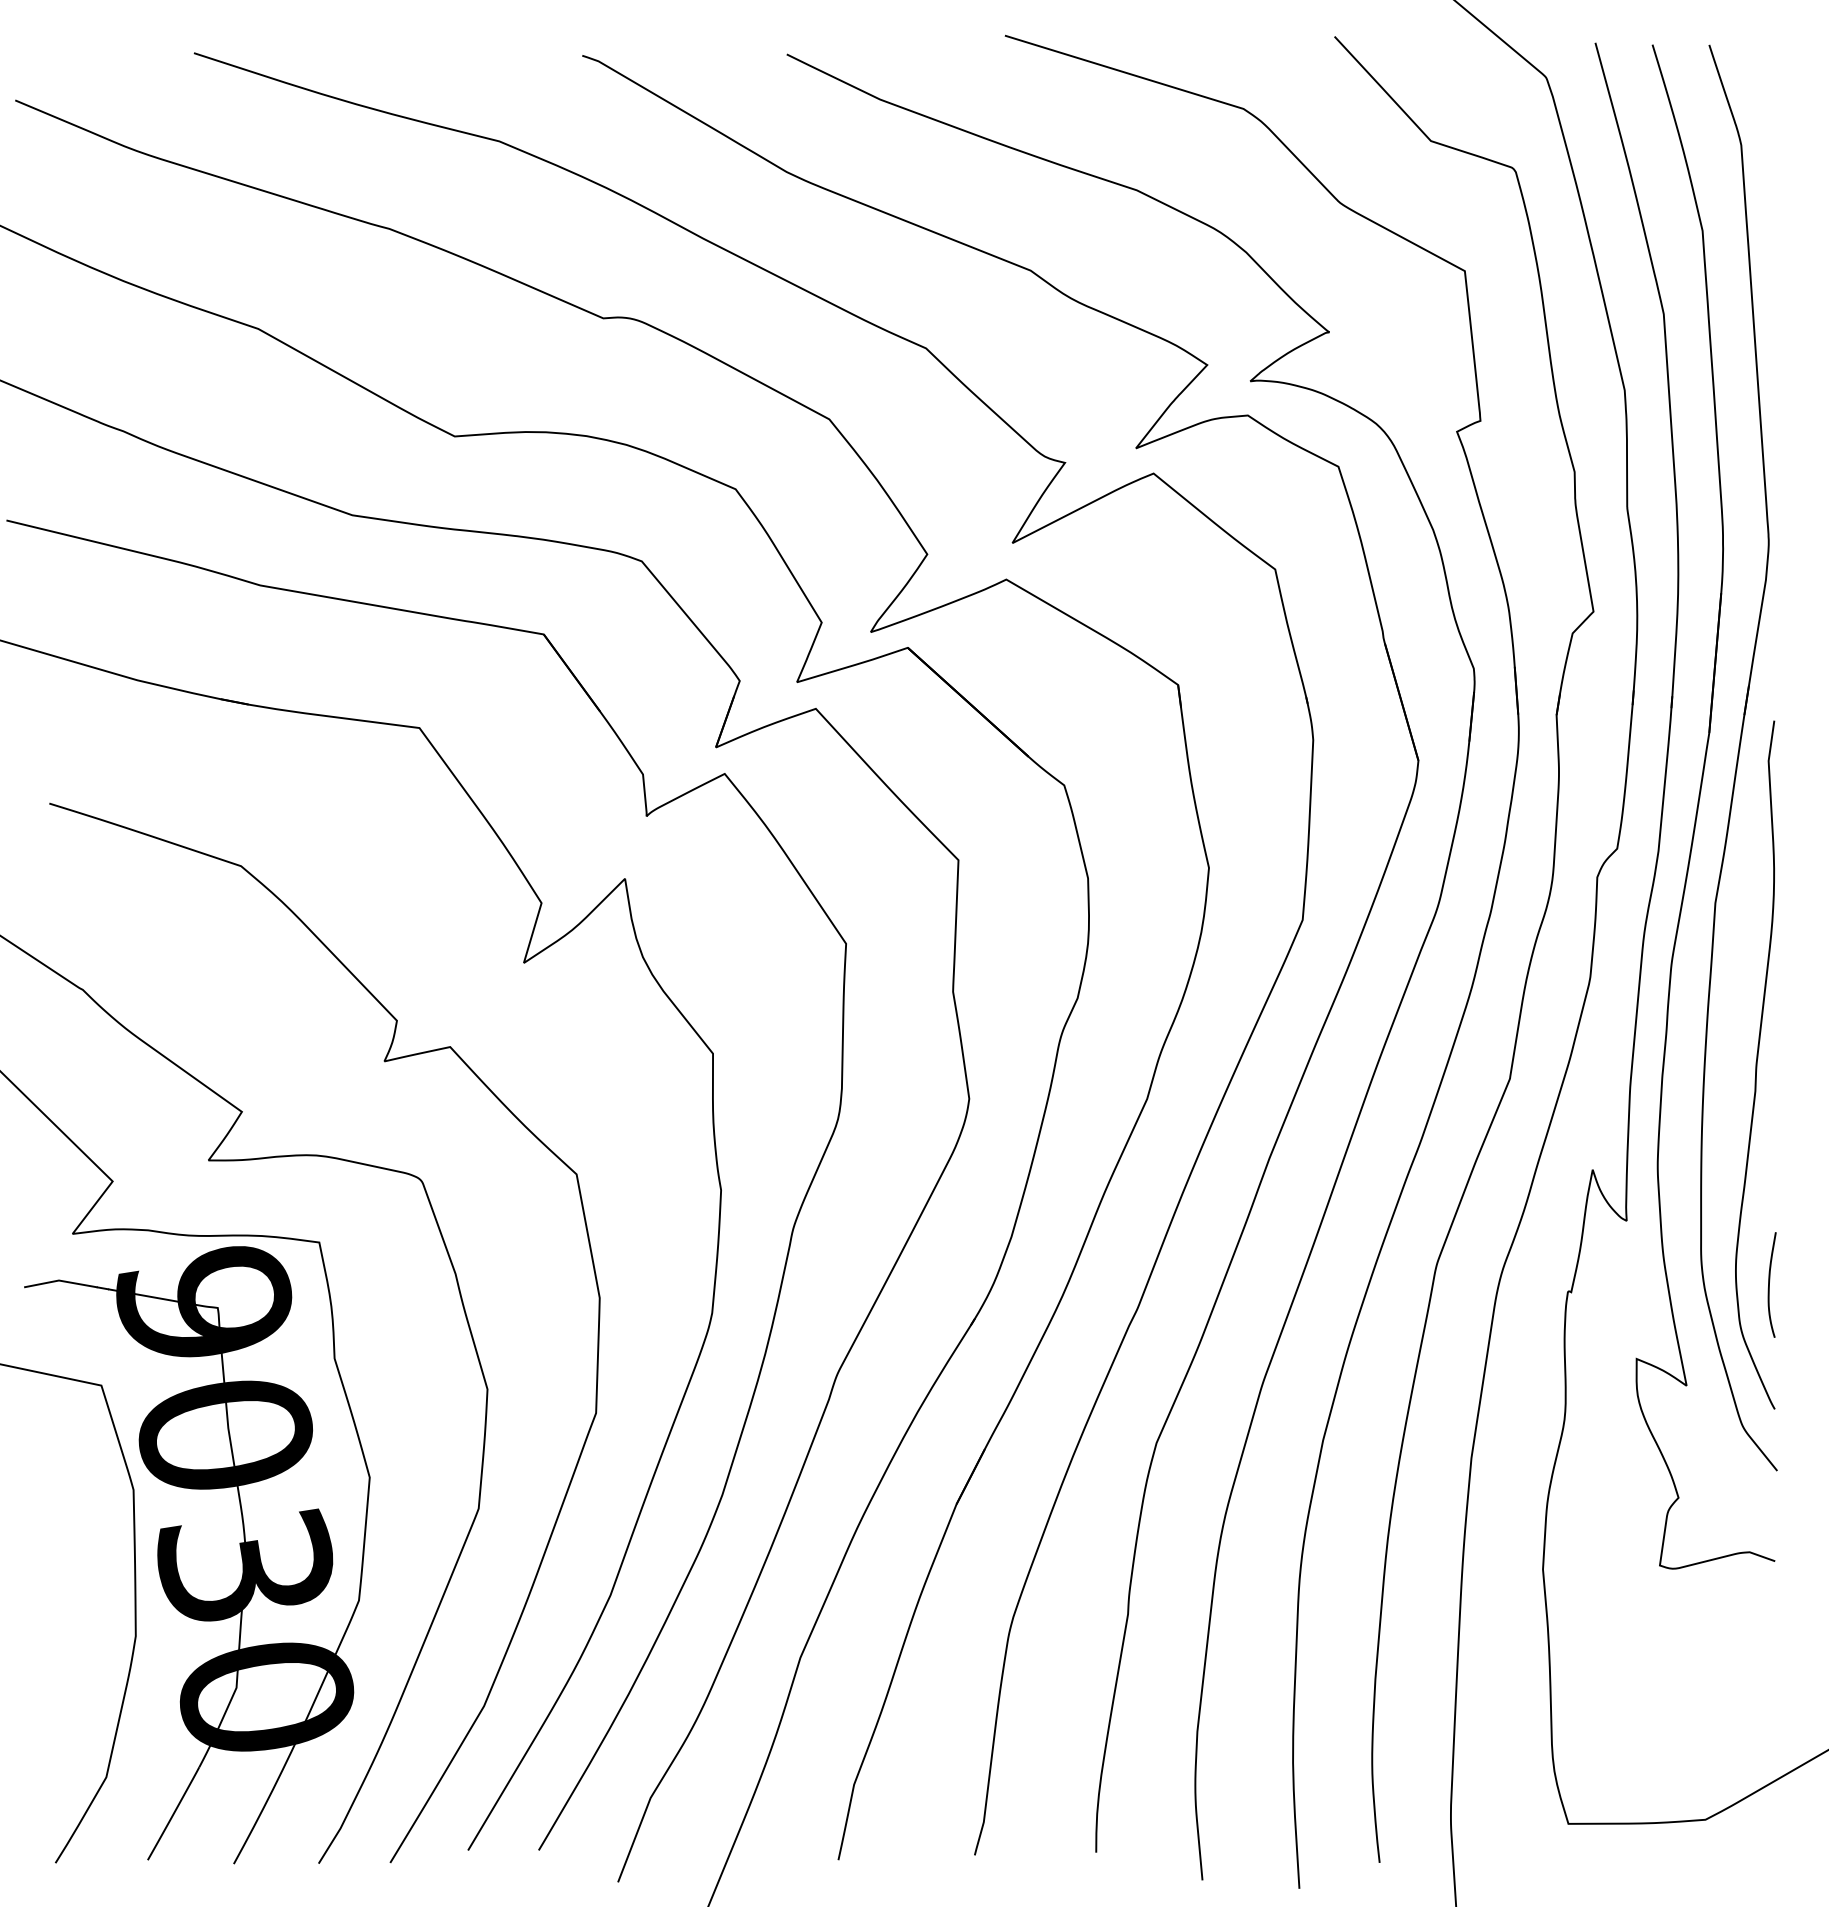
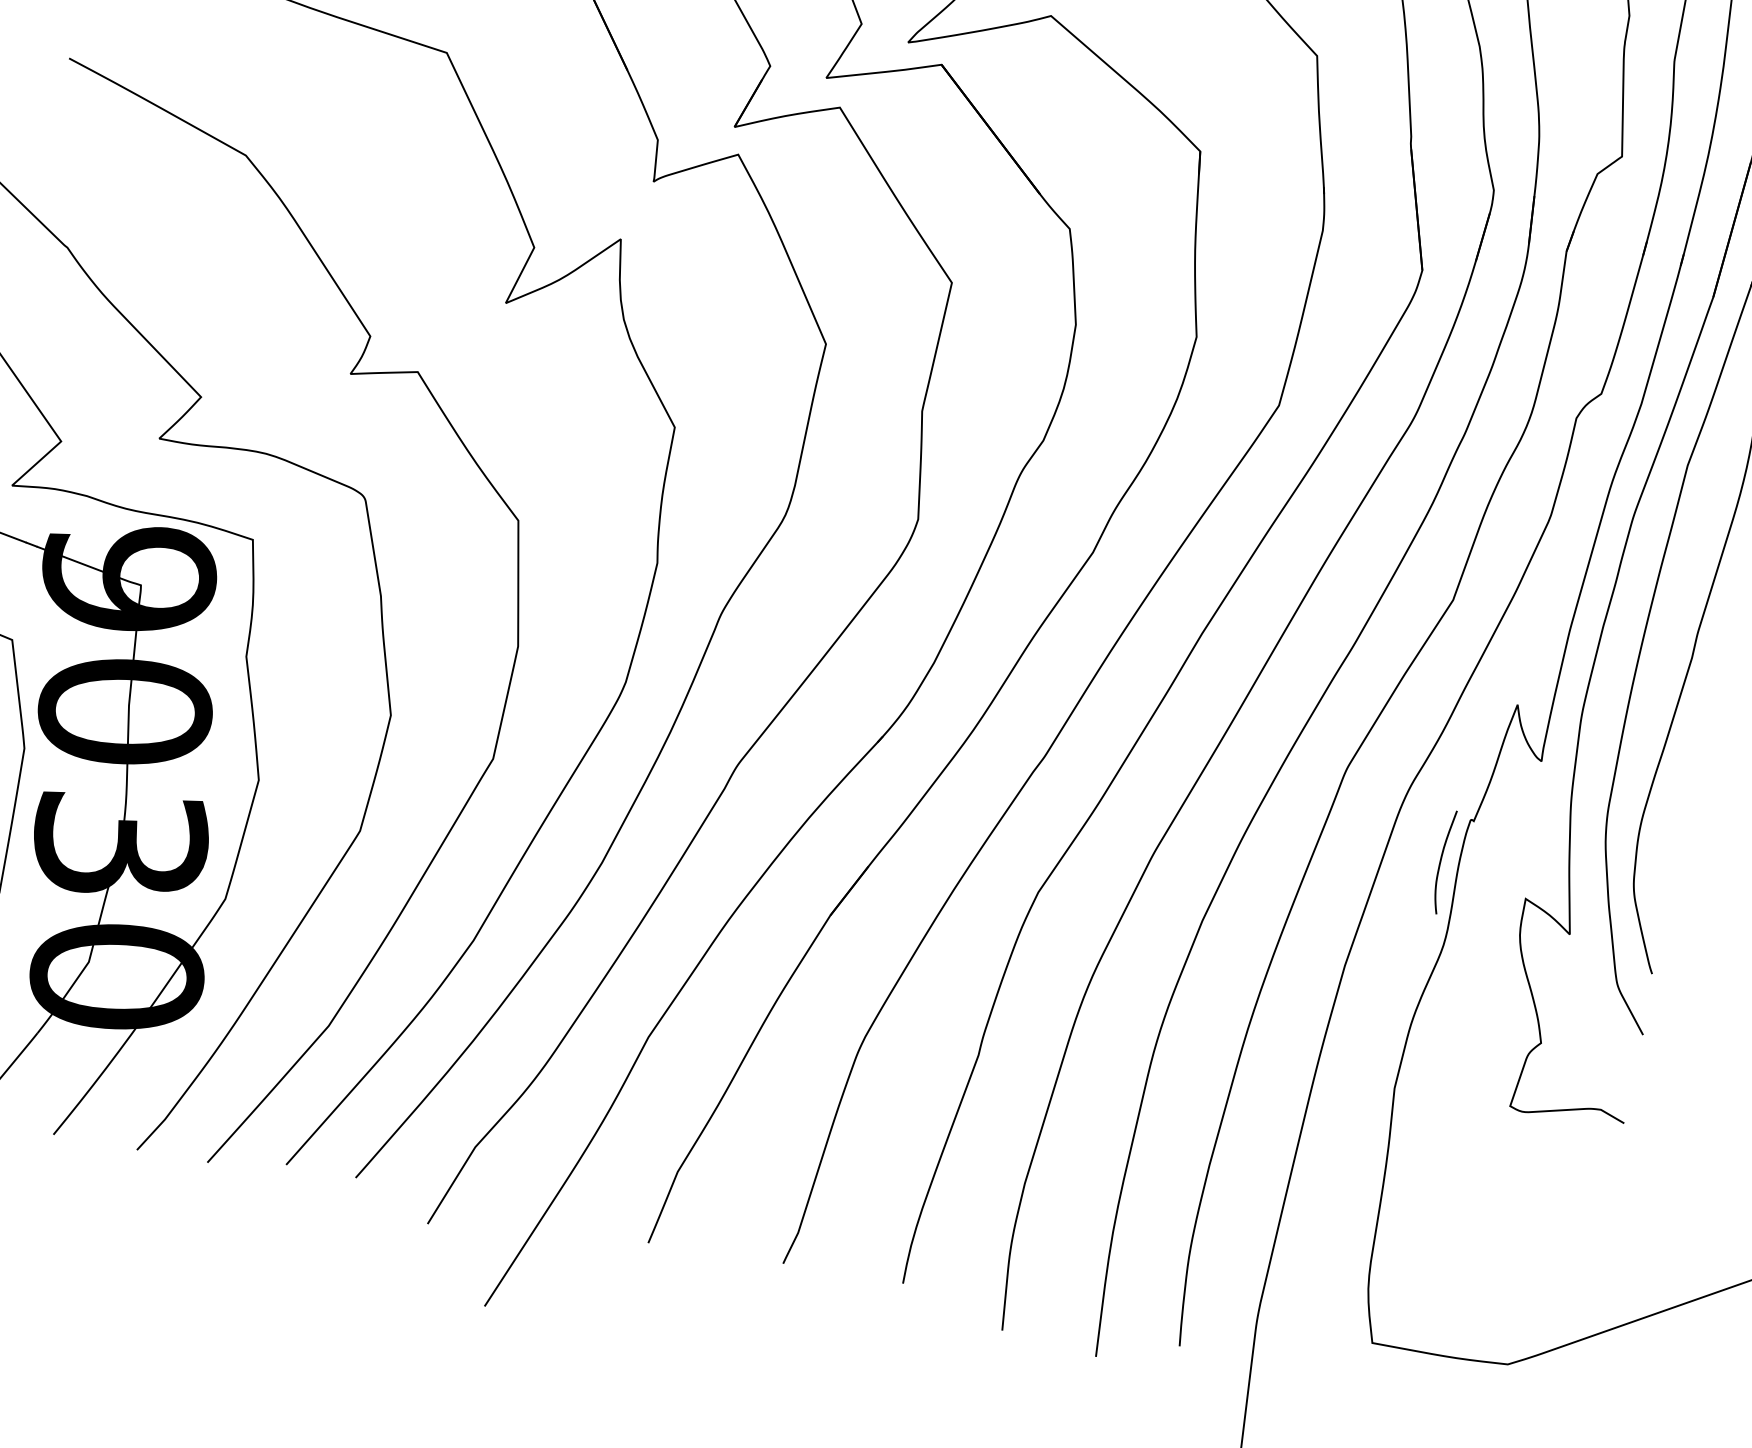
curve: (1769, 1284) -> (1441, 861), moved

